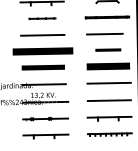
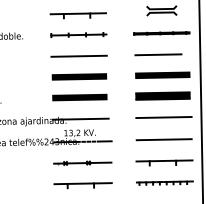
part: (42, 18) -> (78, 34), size x1.67
part: (108, 49) -> (162, 74), size x1.67
part: (43, 51) -> (79, 76), size x0.71

